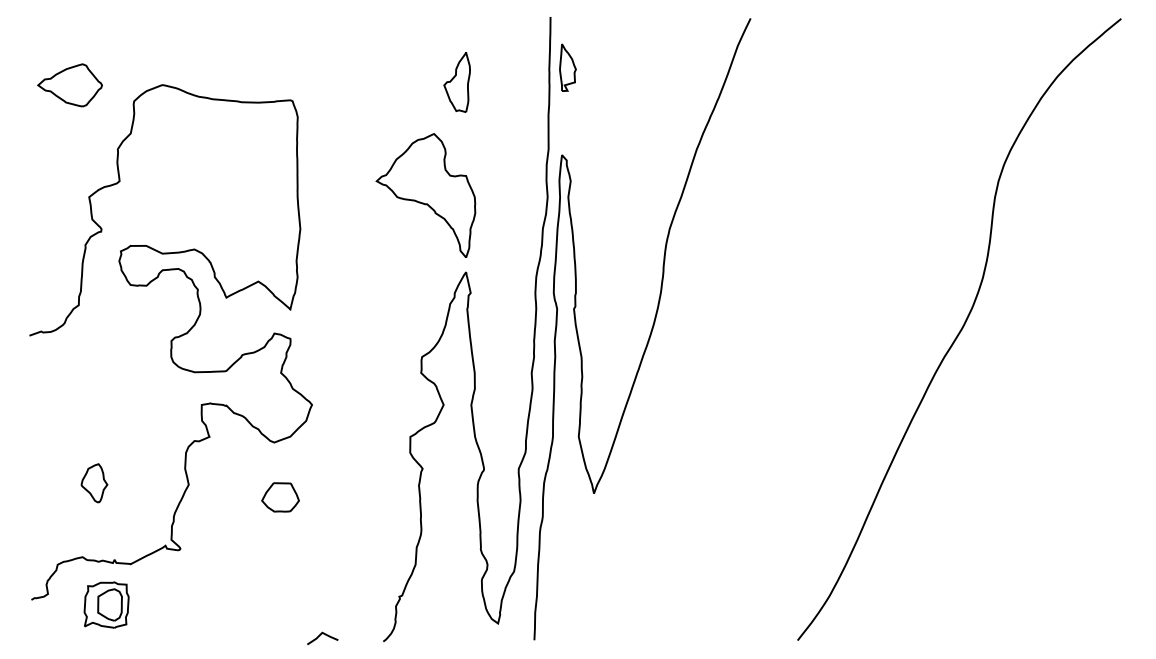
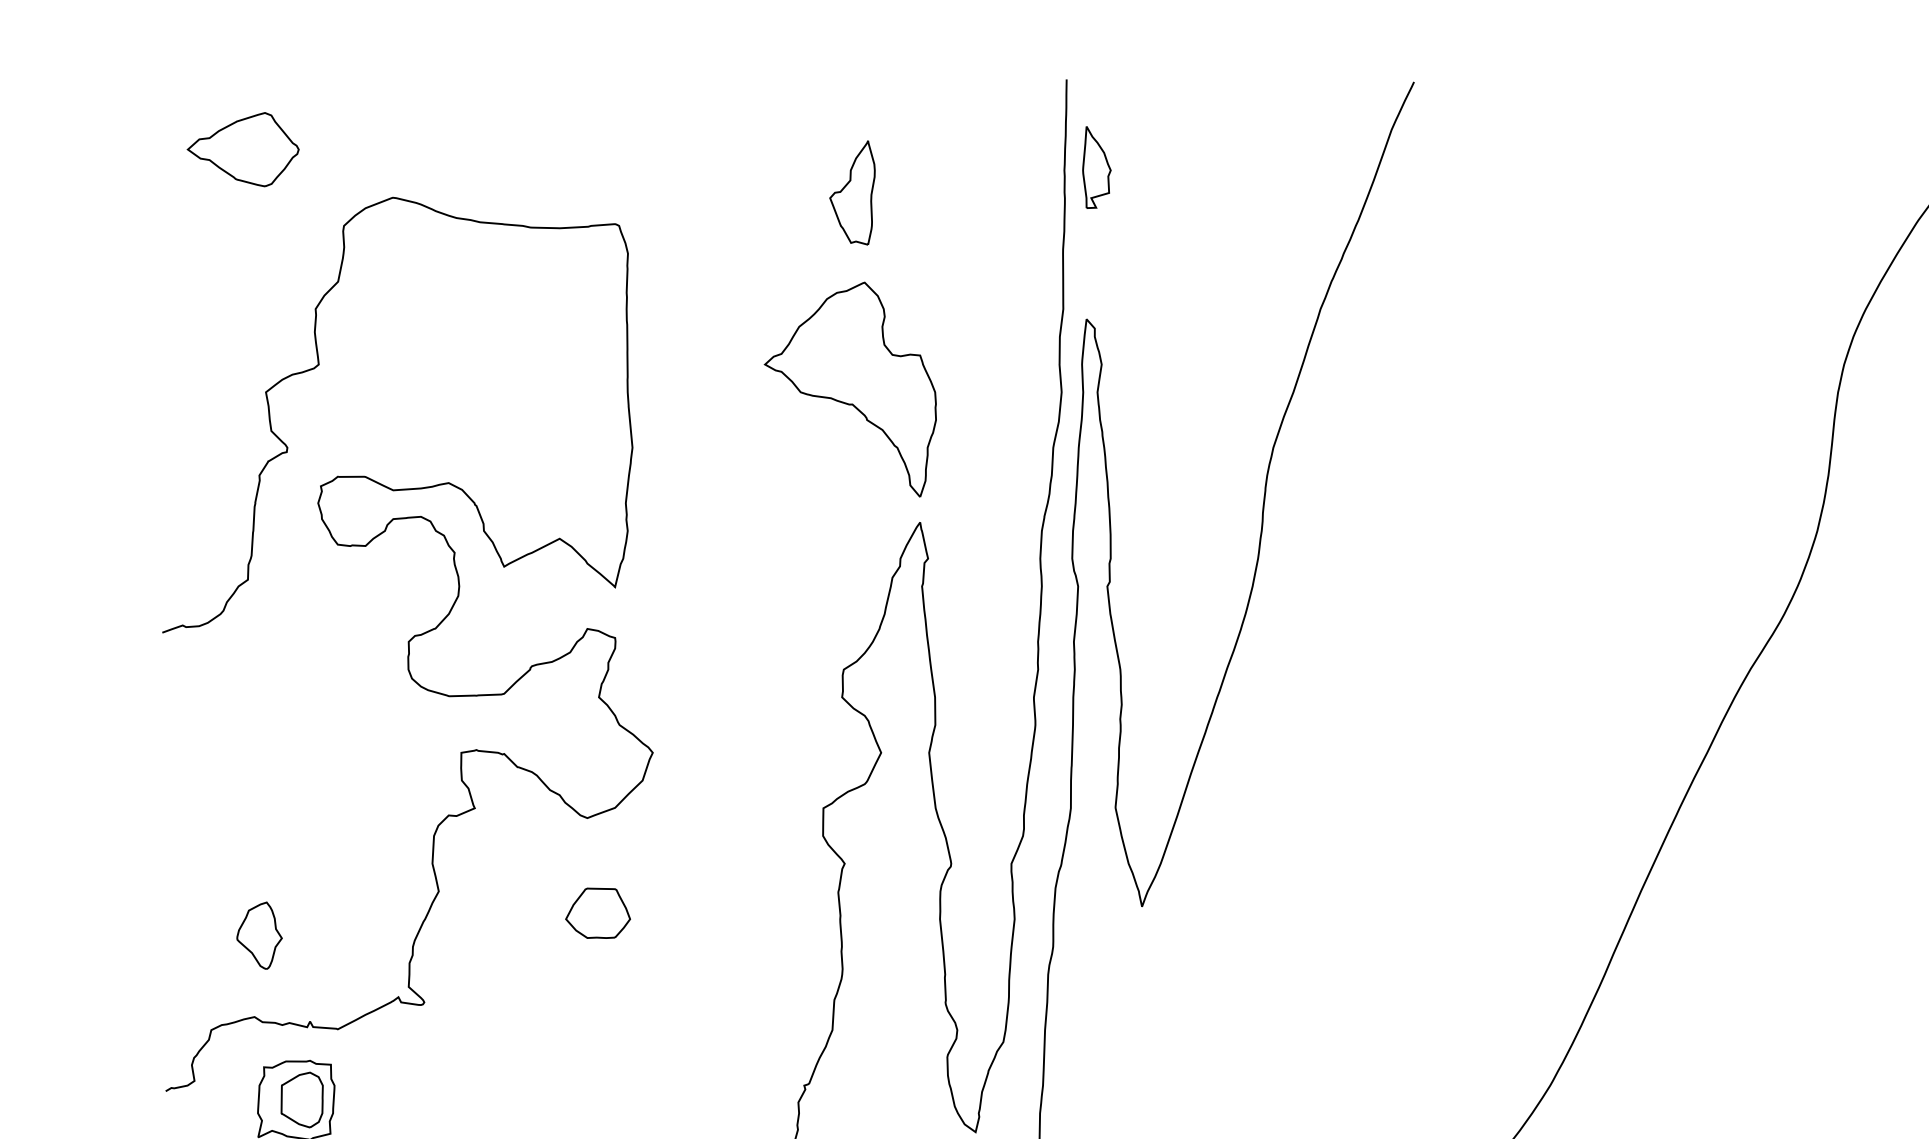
part: (456, 82) -> (851, 193), moved
part: (69, 85) -> (242, 149), moved
part: (94, 483) -> (259, 936), moved

